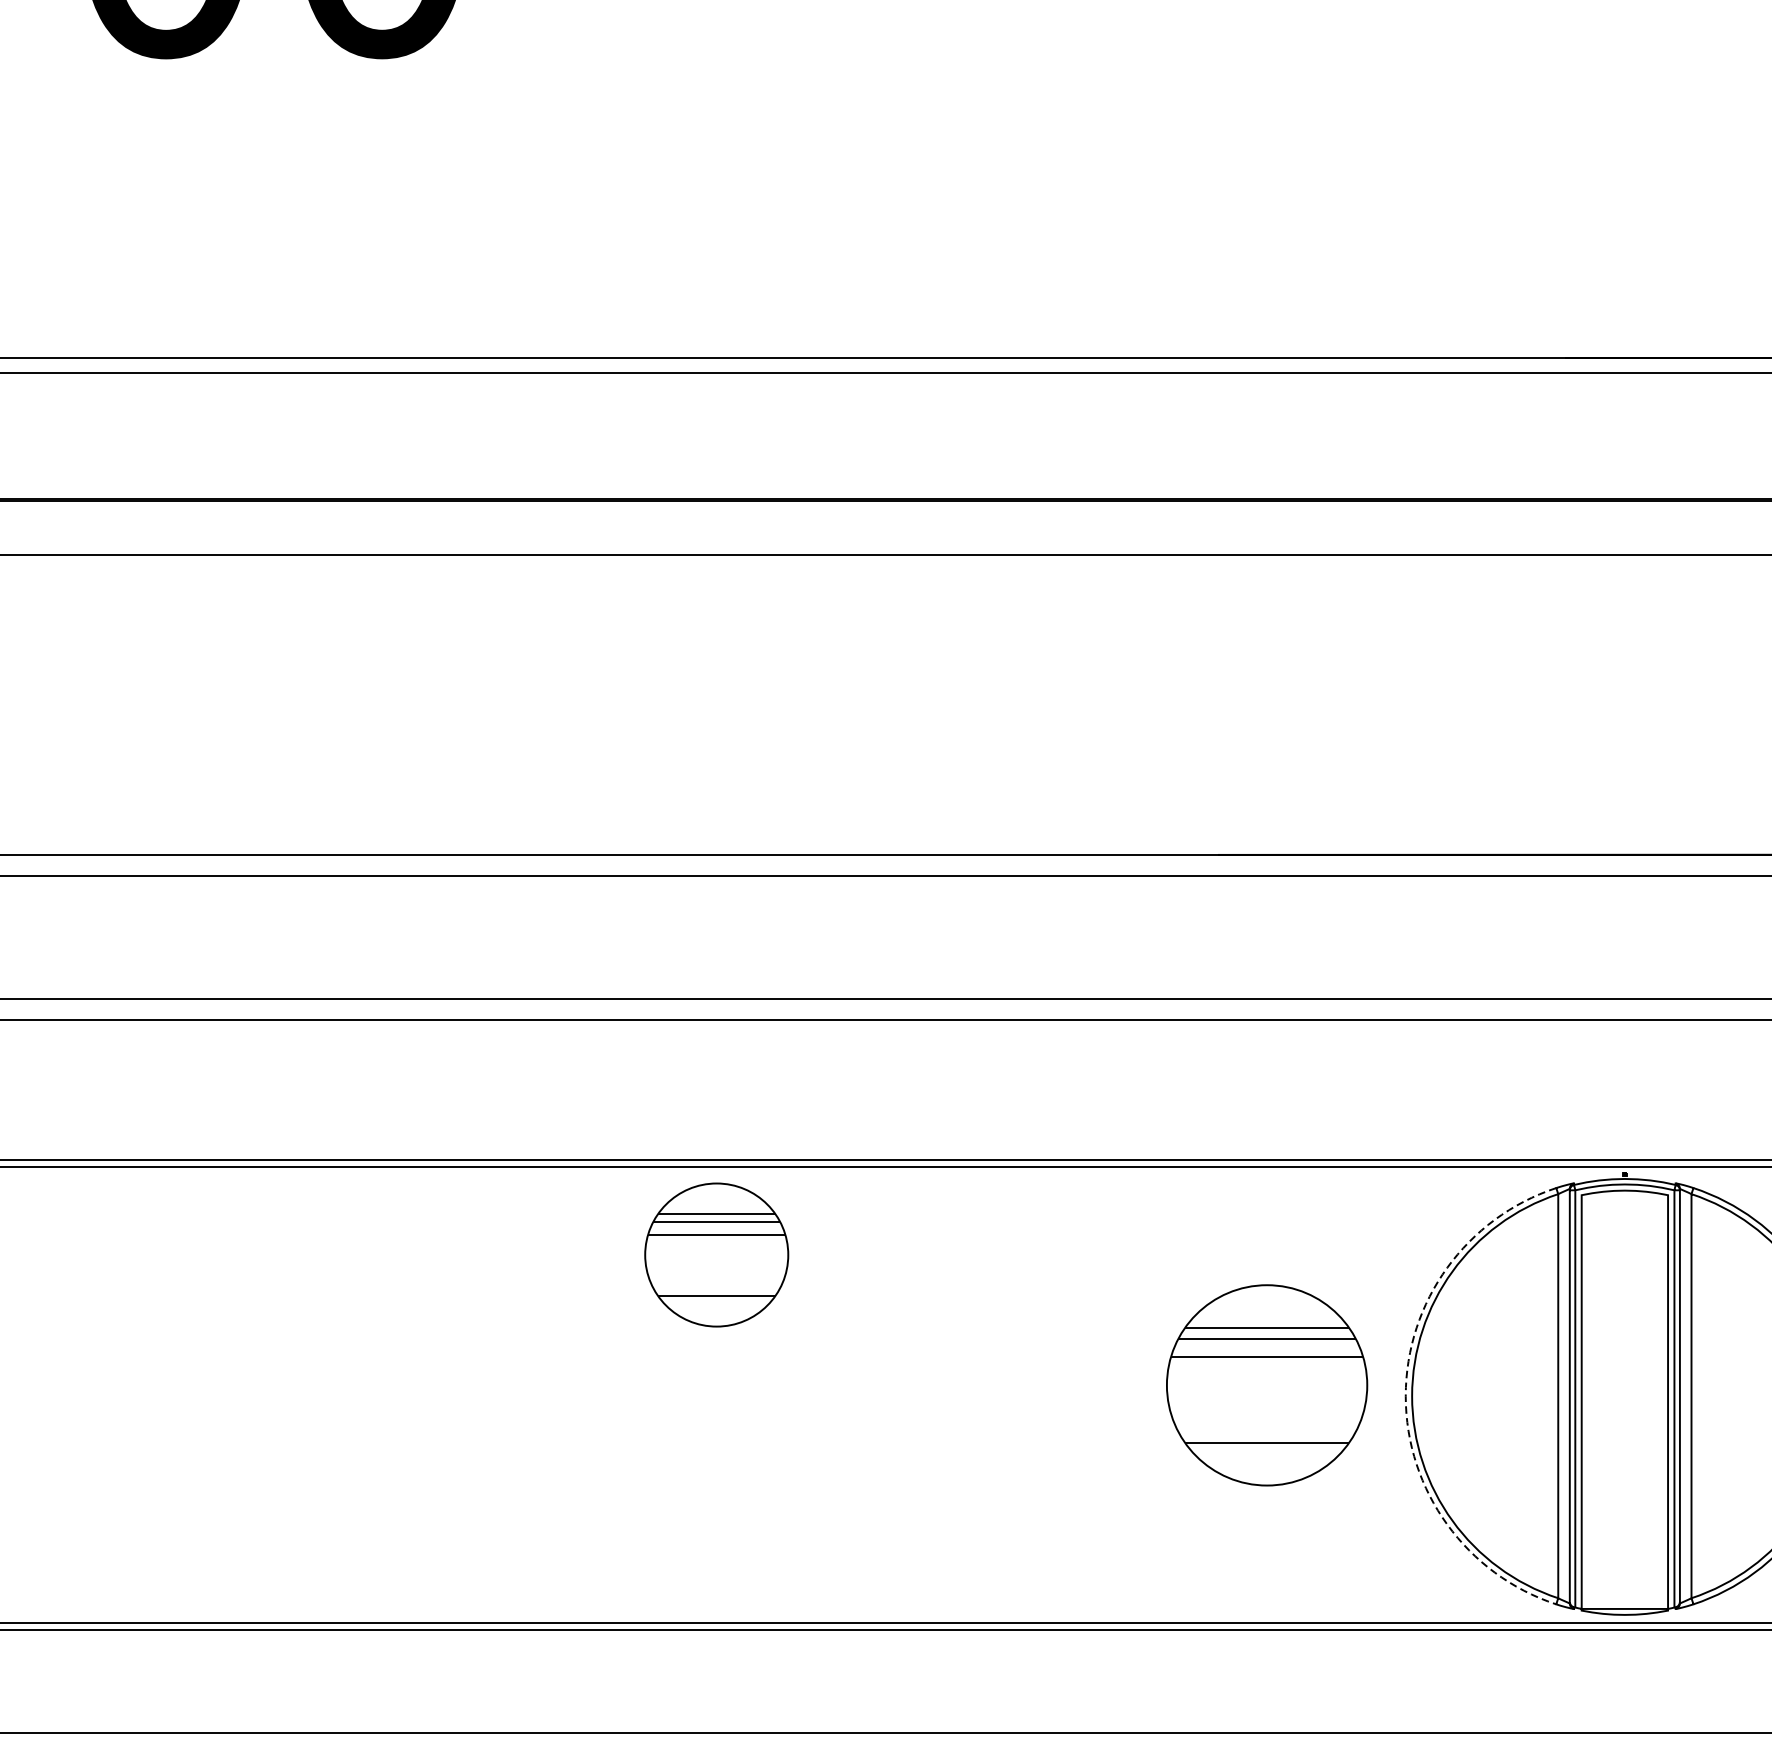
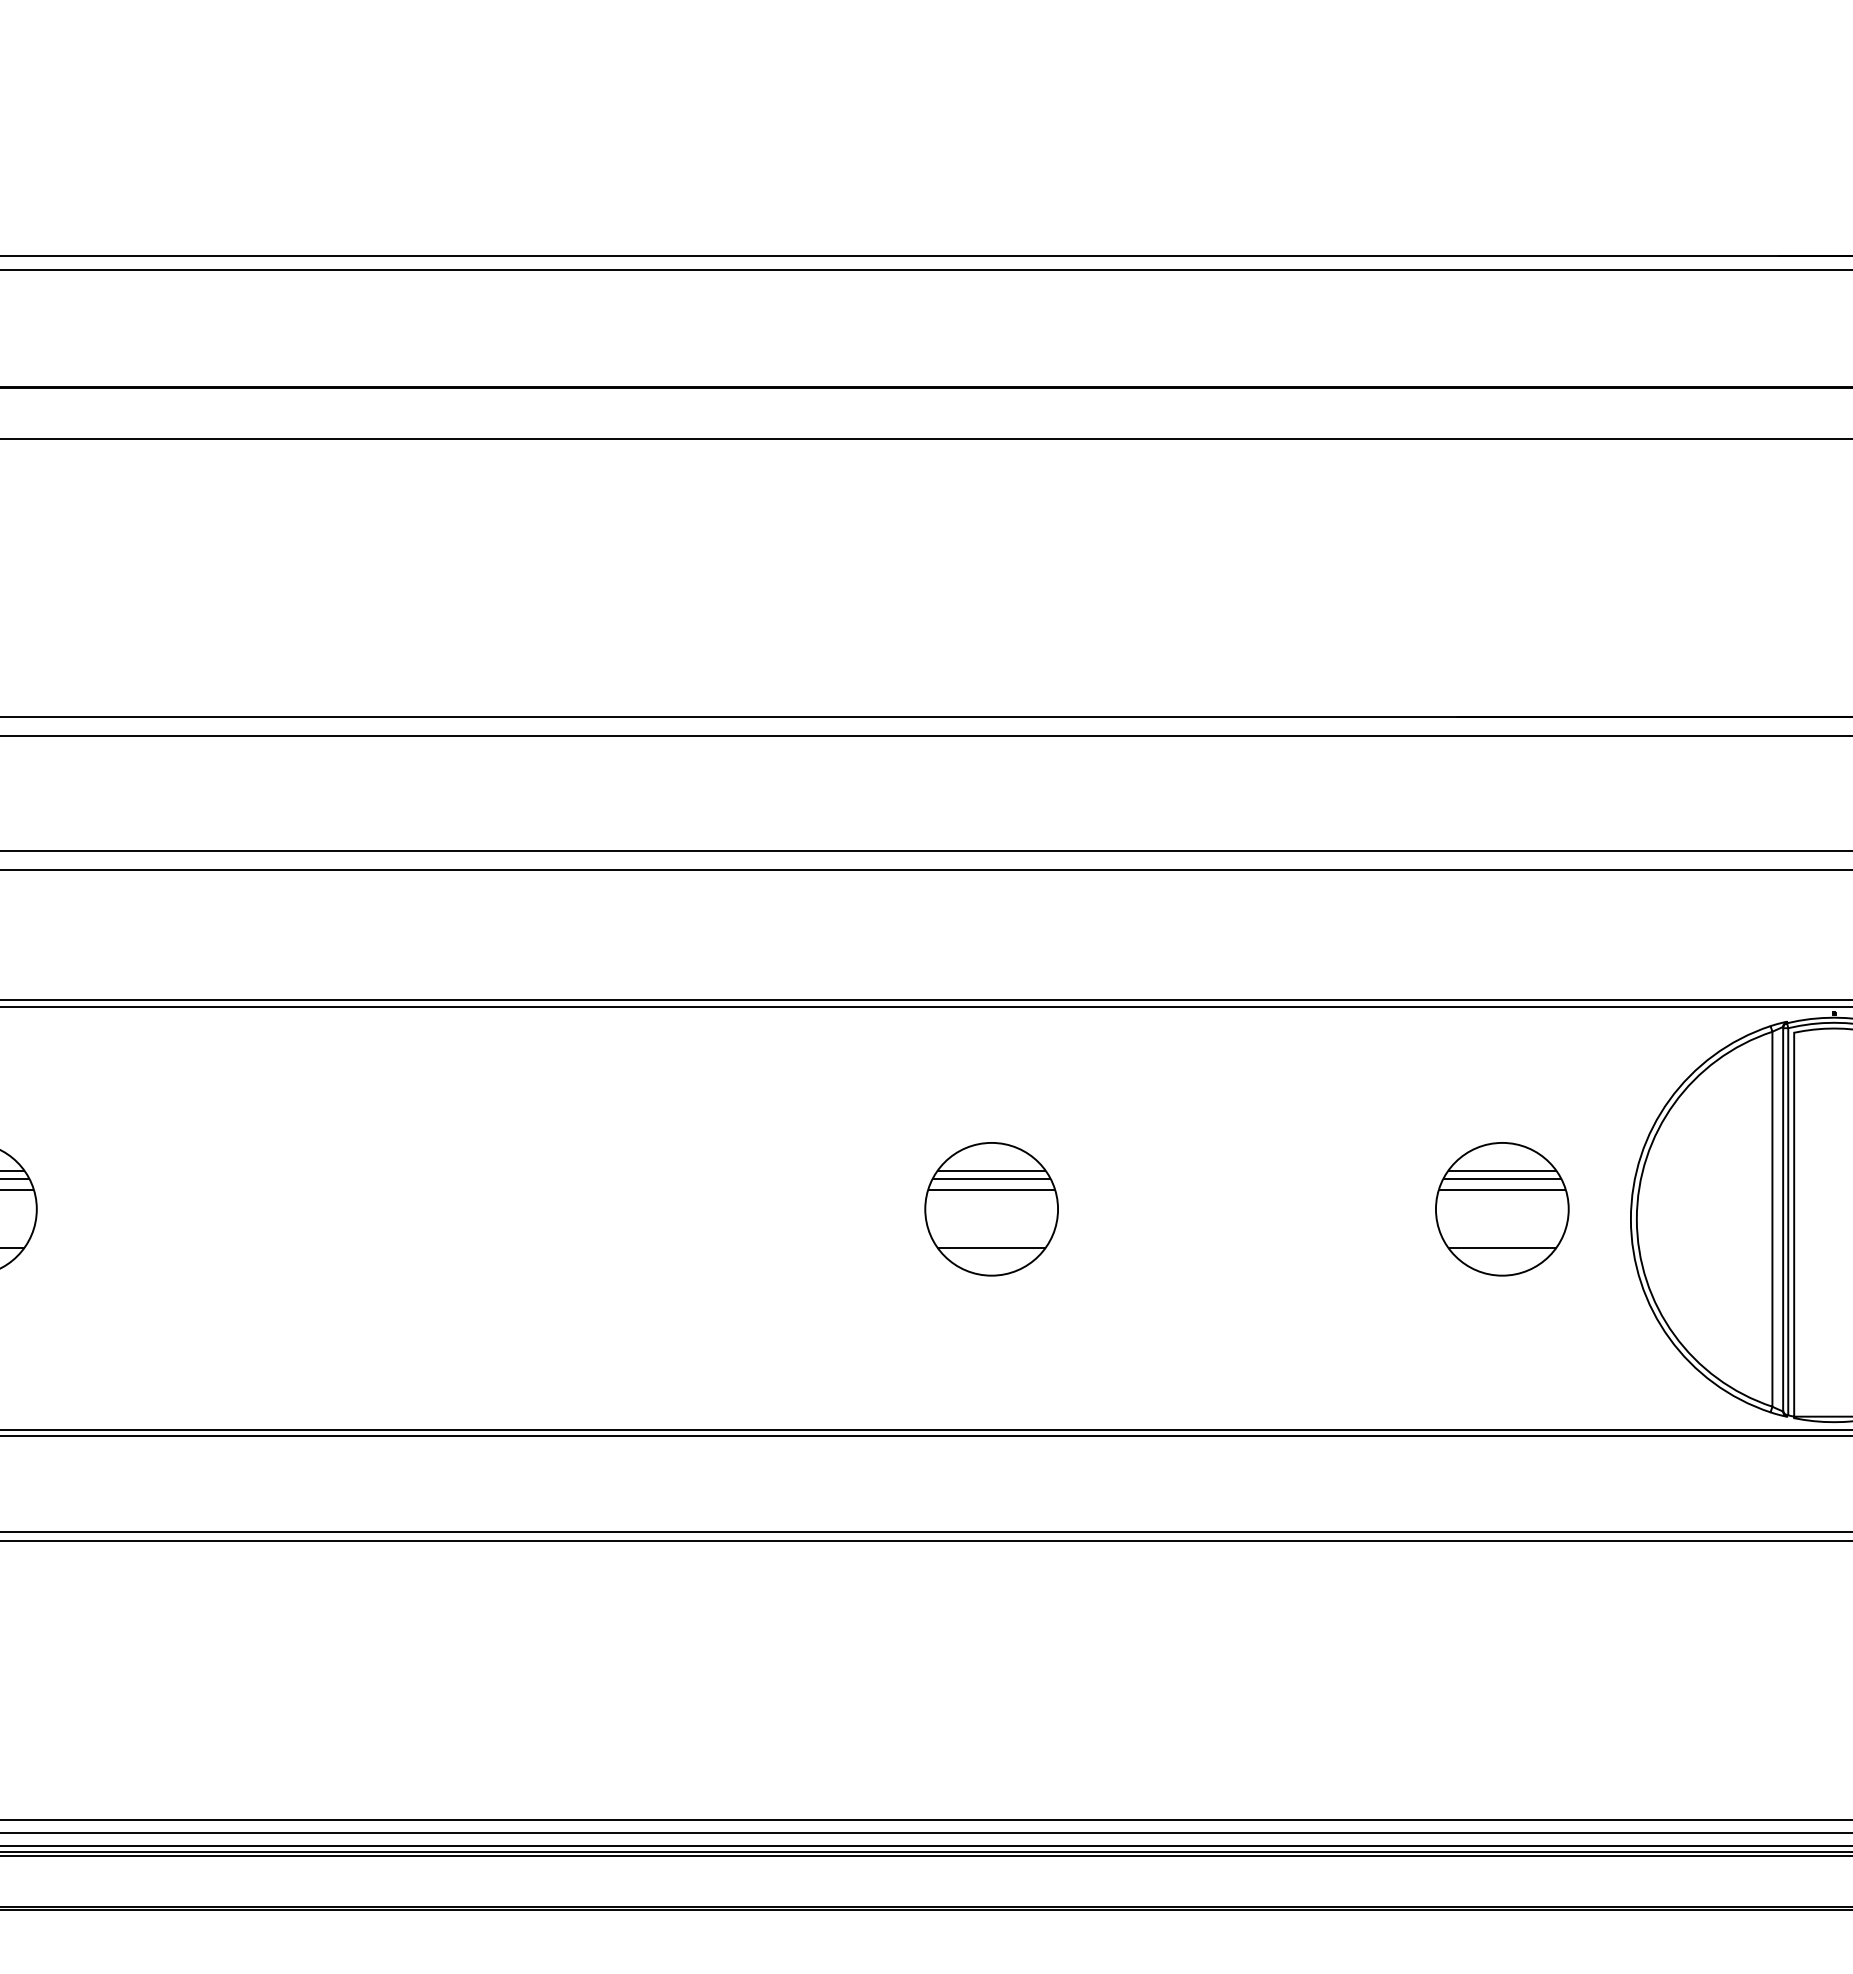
part: (716, 1255) -> (991, 1209), moved
part: (1267, 1385) -> (1502, 1209), size x0.71
arc: (1405, 1396) -> (1630, 1219), dashed -> solid

